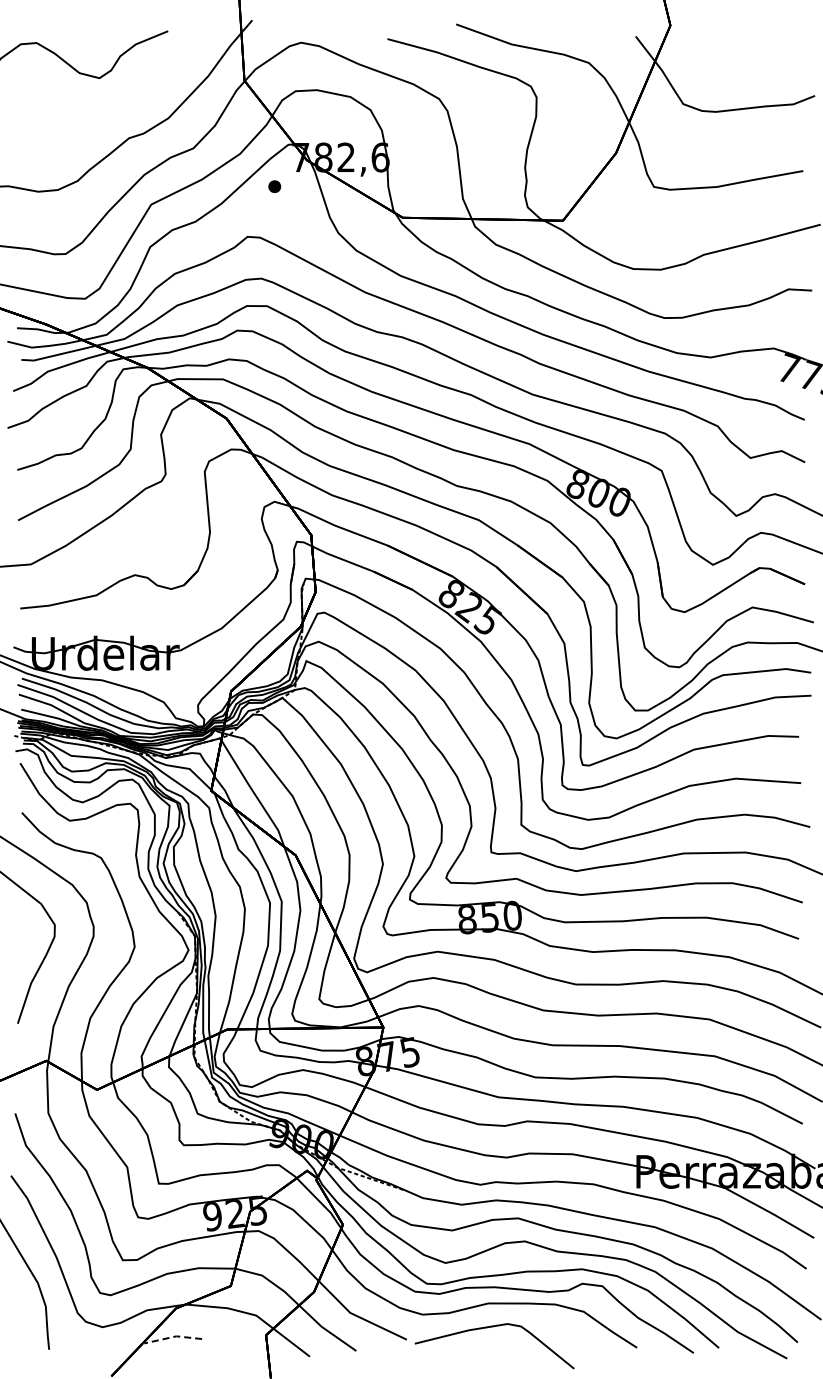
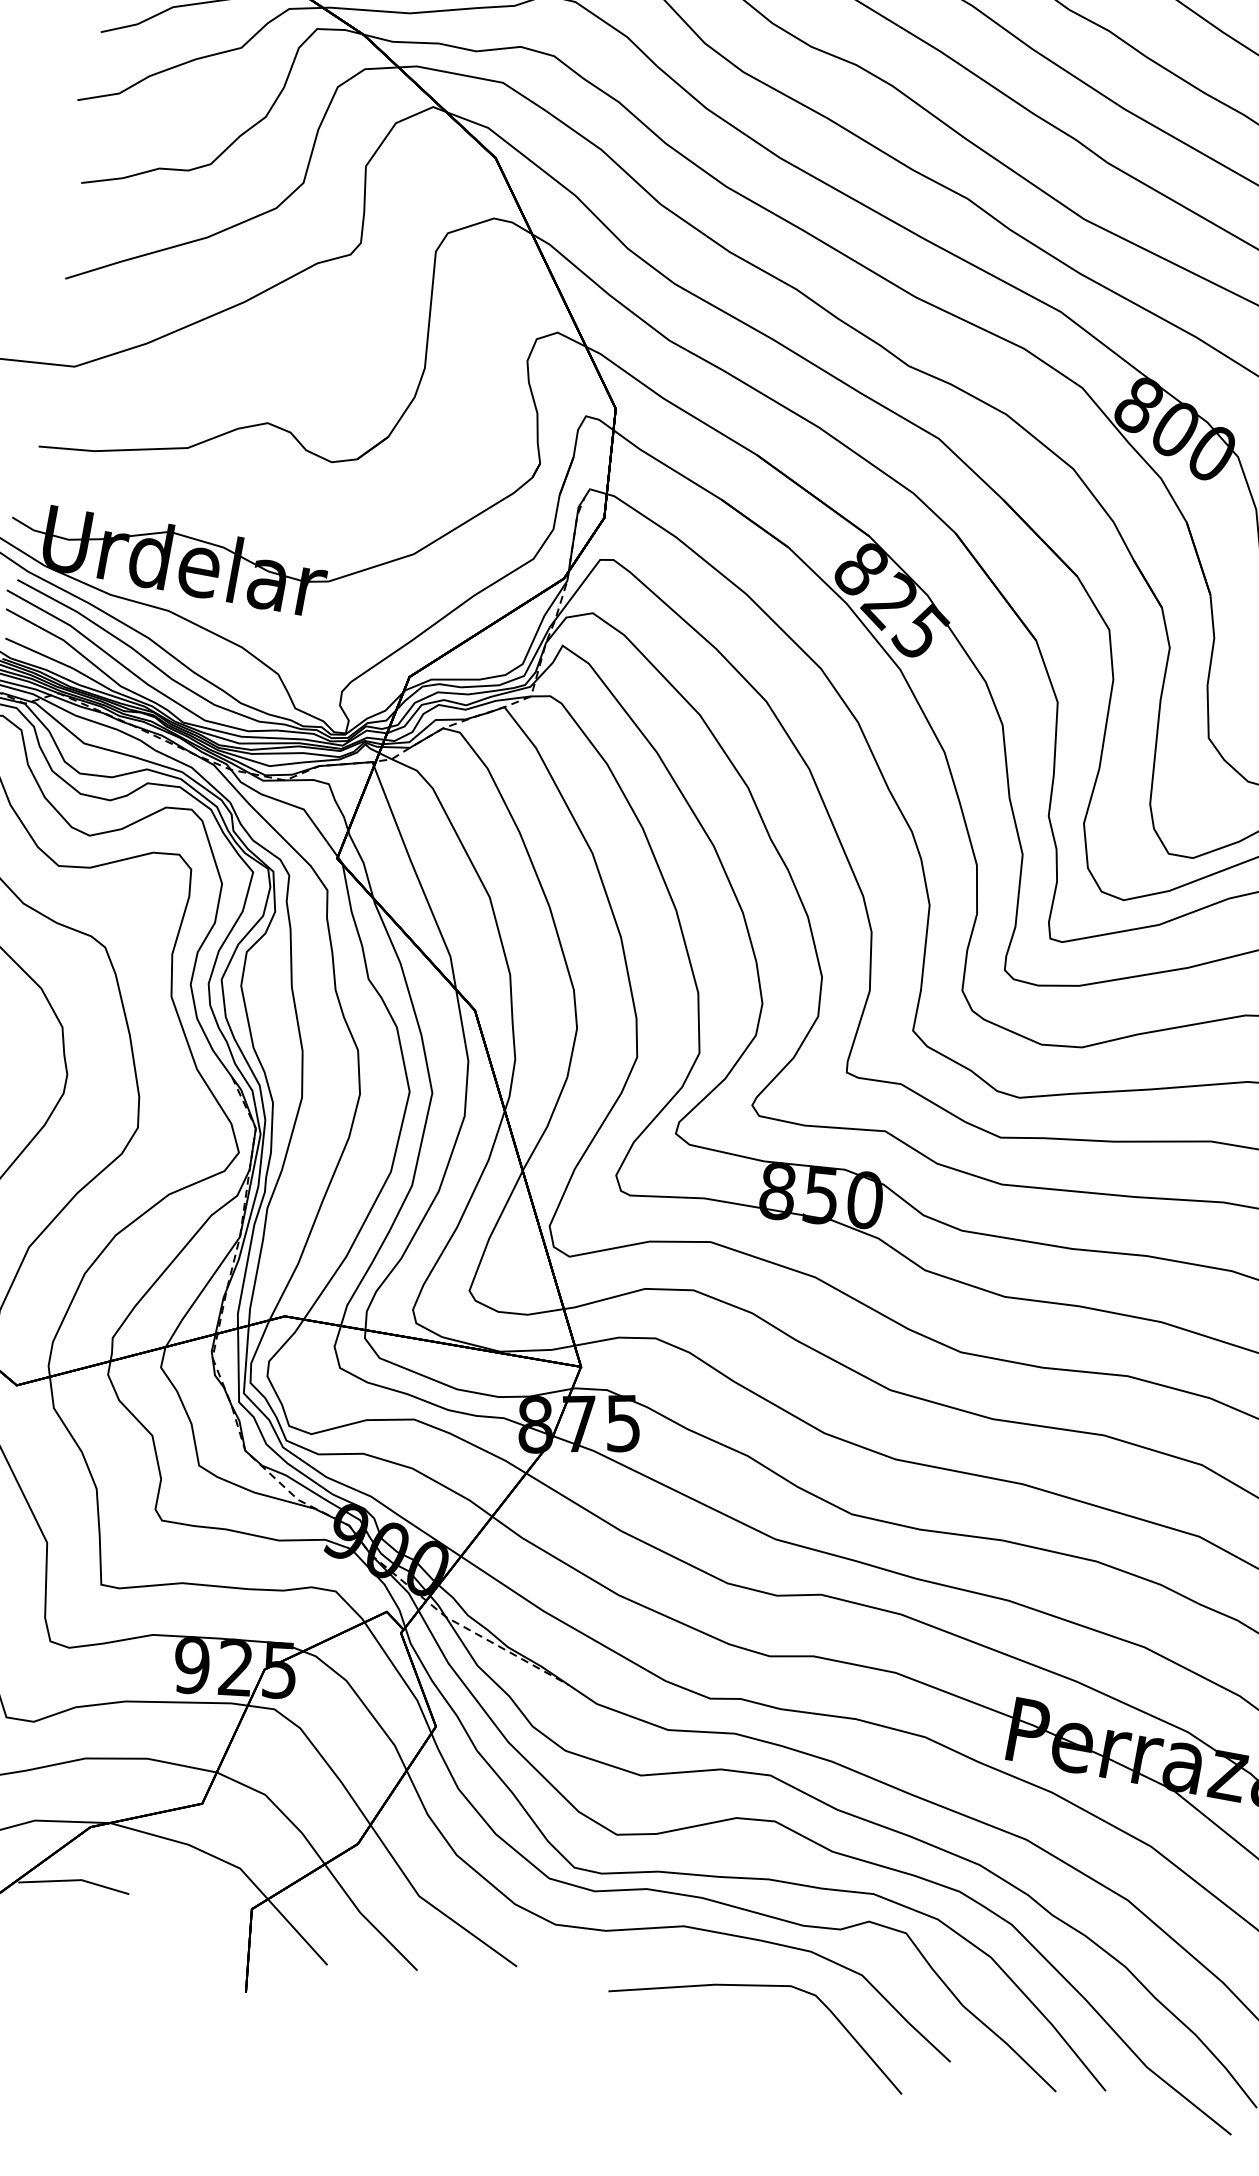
curve: (493, 1327) -> (763, 1987), moved
line: (173, 1336) -> (75, 1879), dashed -> solid

